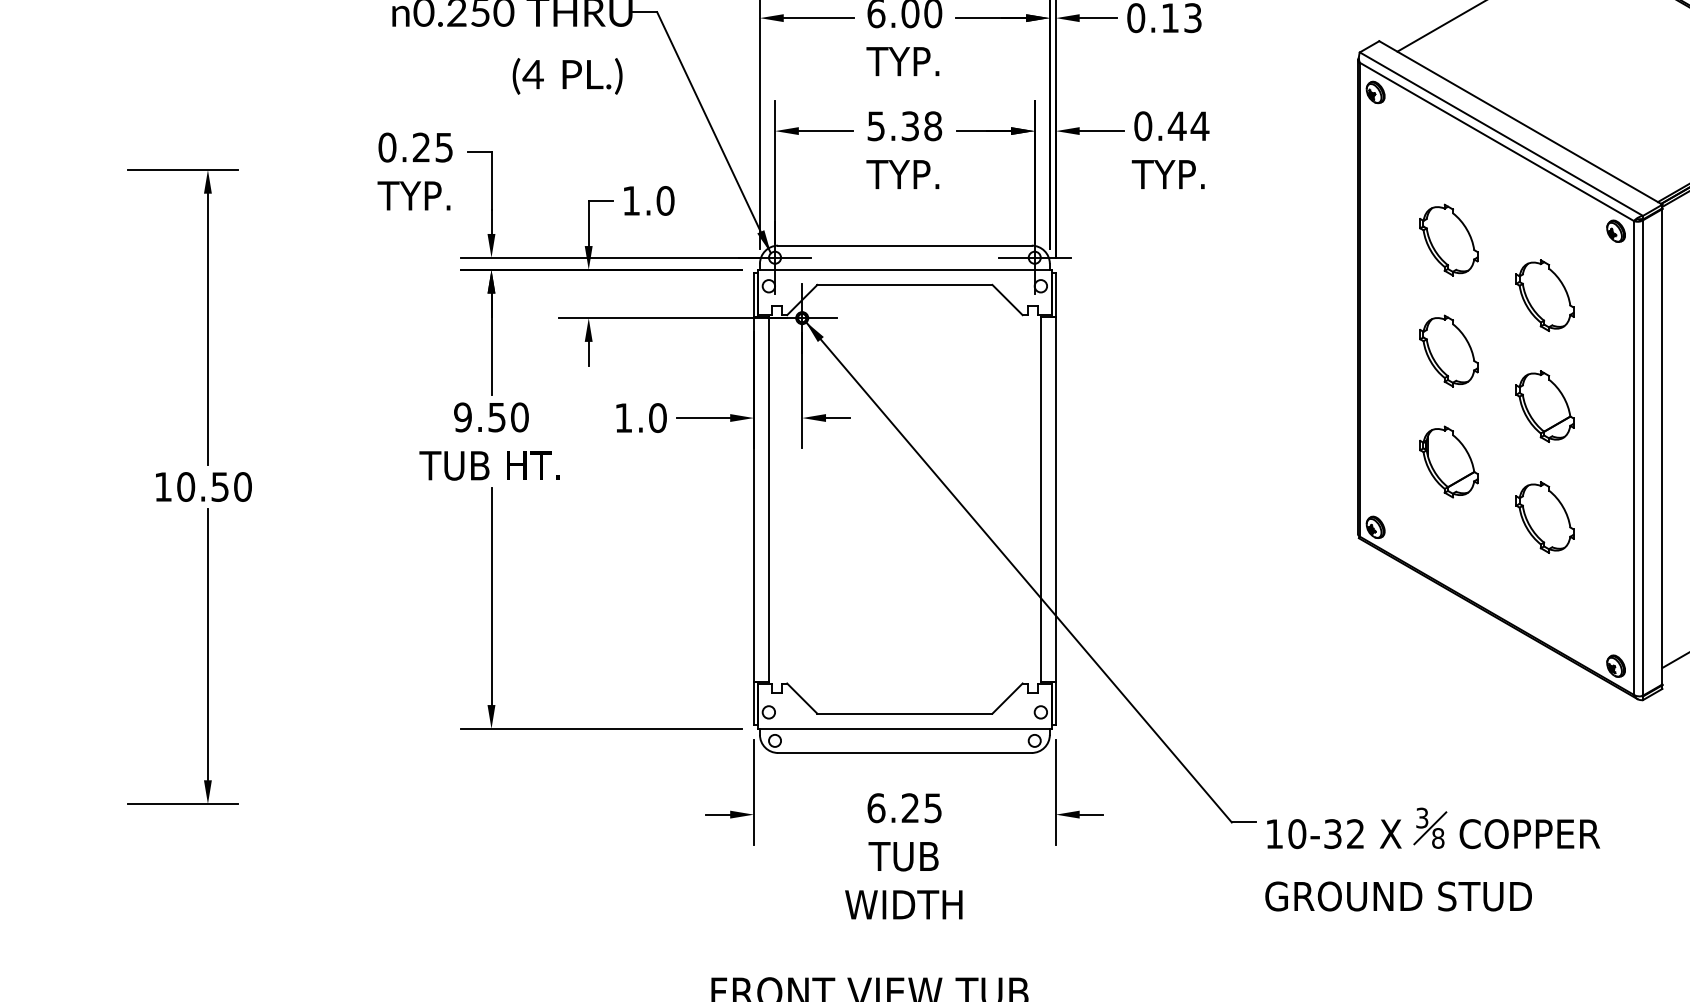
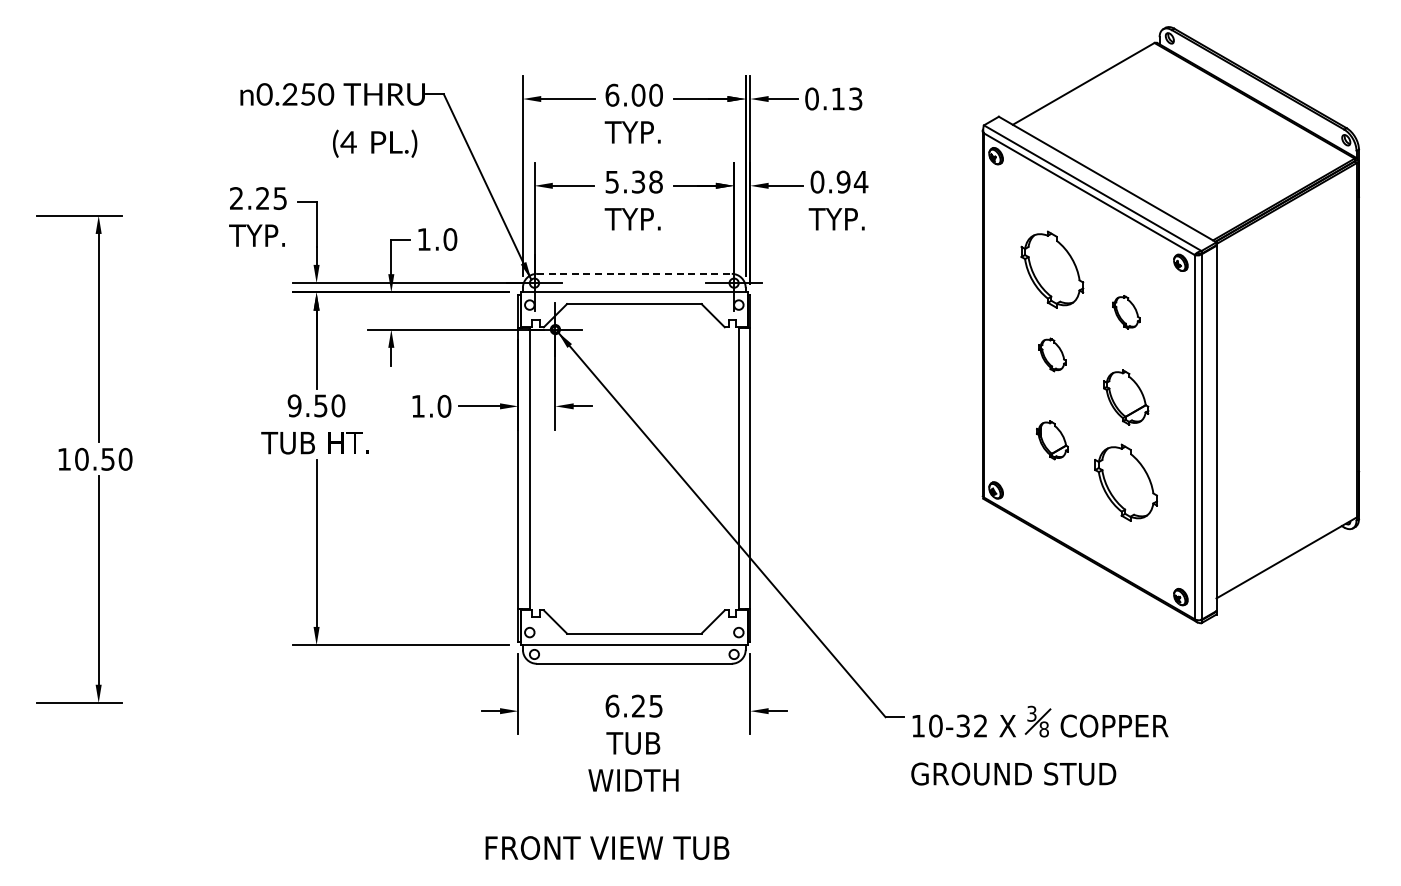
text: (1177, 125) -> (843, 181), 0.44 -> 0.94
text: (387, 147) -> (236, 198), 0.25 -> 2.25
part: (1449, 239) -> (1052, 269), size x1.4
line: (905, 245) -> (634, 273), solid -> dashed
part: (1545, 295) -> (1126, 312), size x0.6
part: (1449, 350) -> (1052, 354), size x0.6
part: (1449, 462) -> (1052, 440), size x0.7
part: (1545, 517) -> (1126, 482), size x1.4

